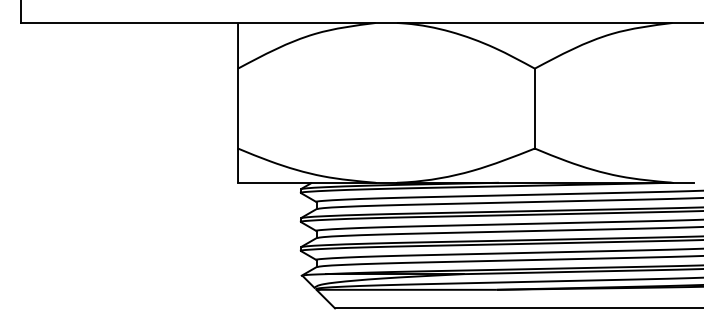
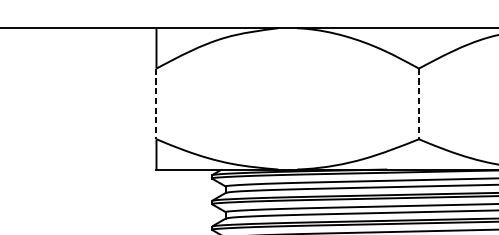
line: (238, 108) -> (156, 103), solid -> dashed
line: (534, 108) -> (418, 103), solid -> dashed

